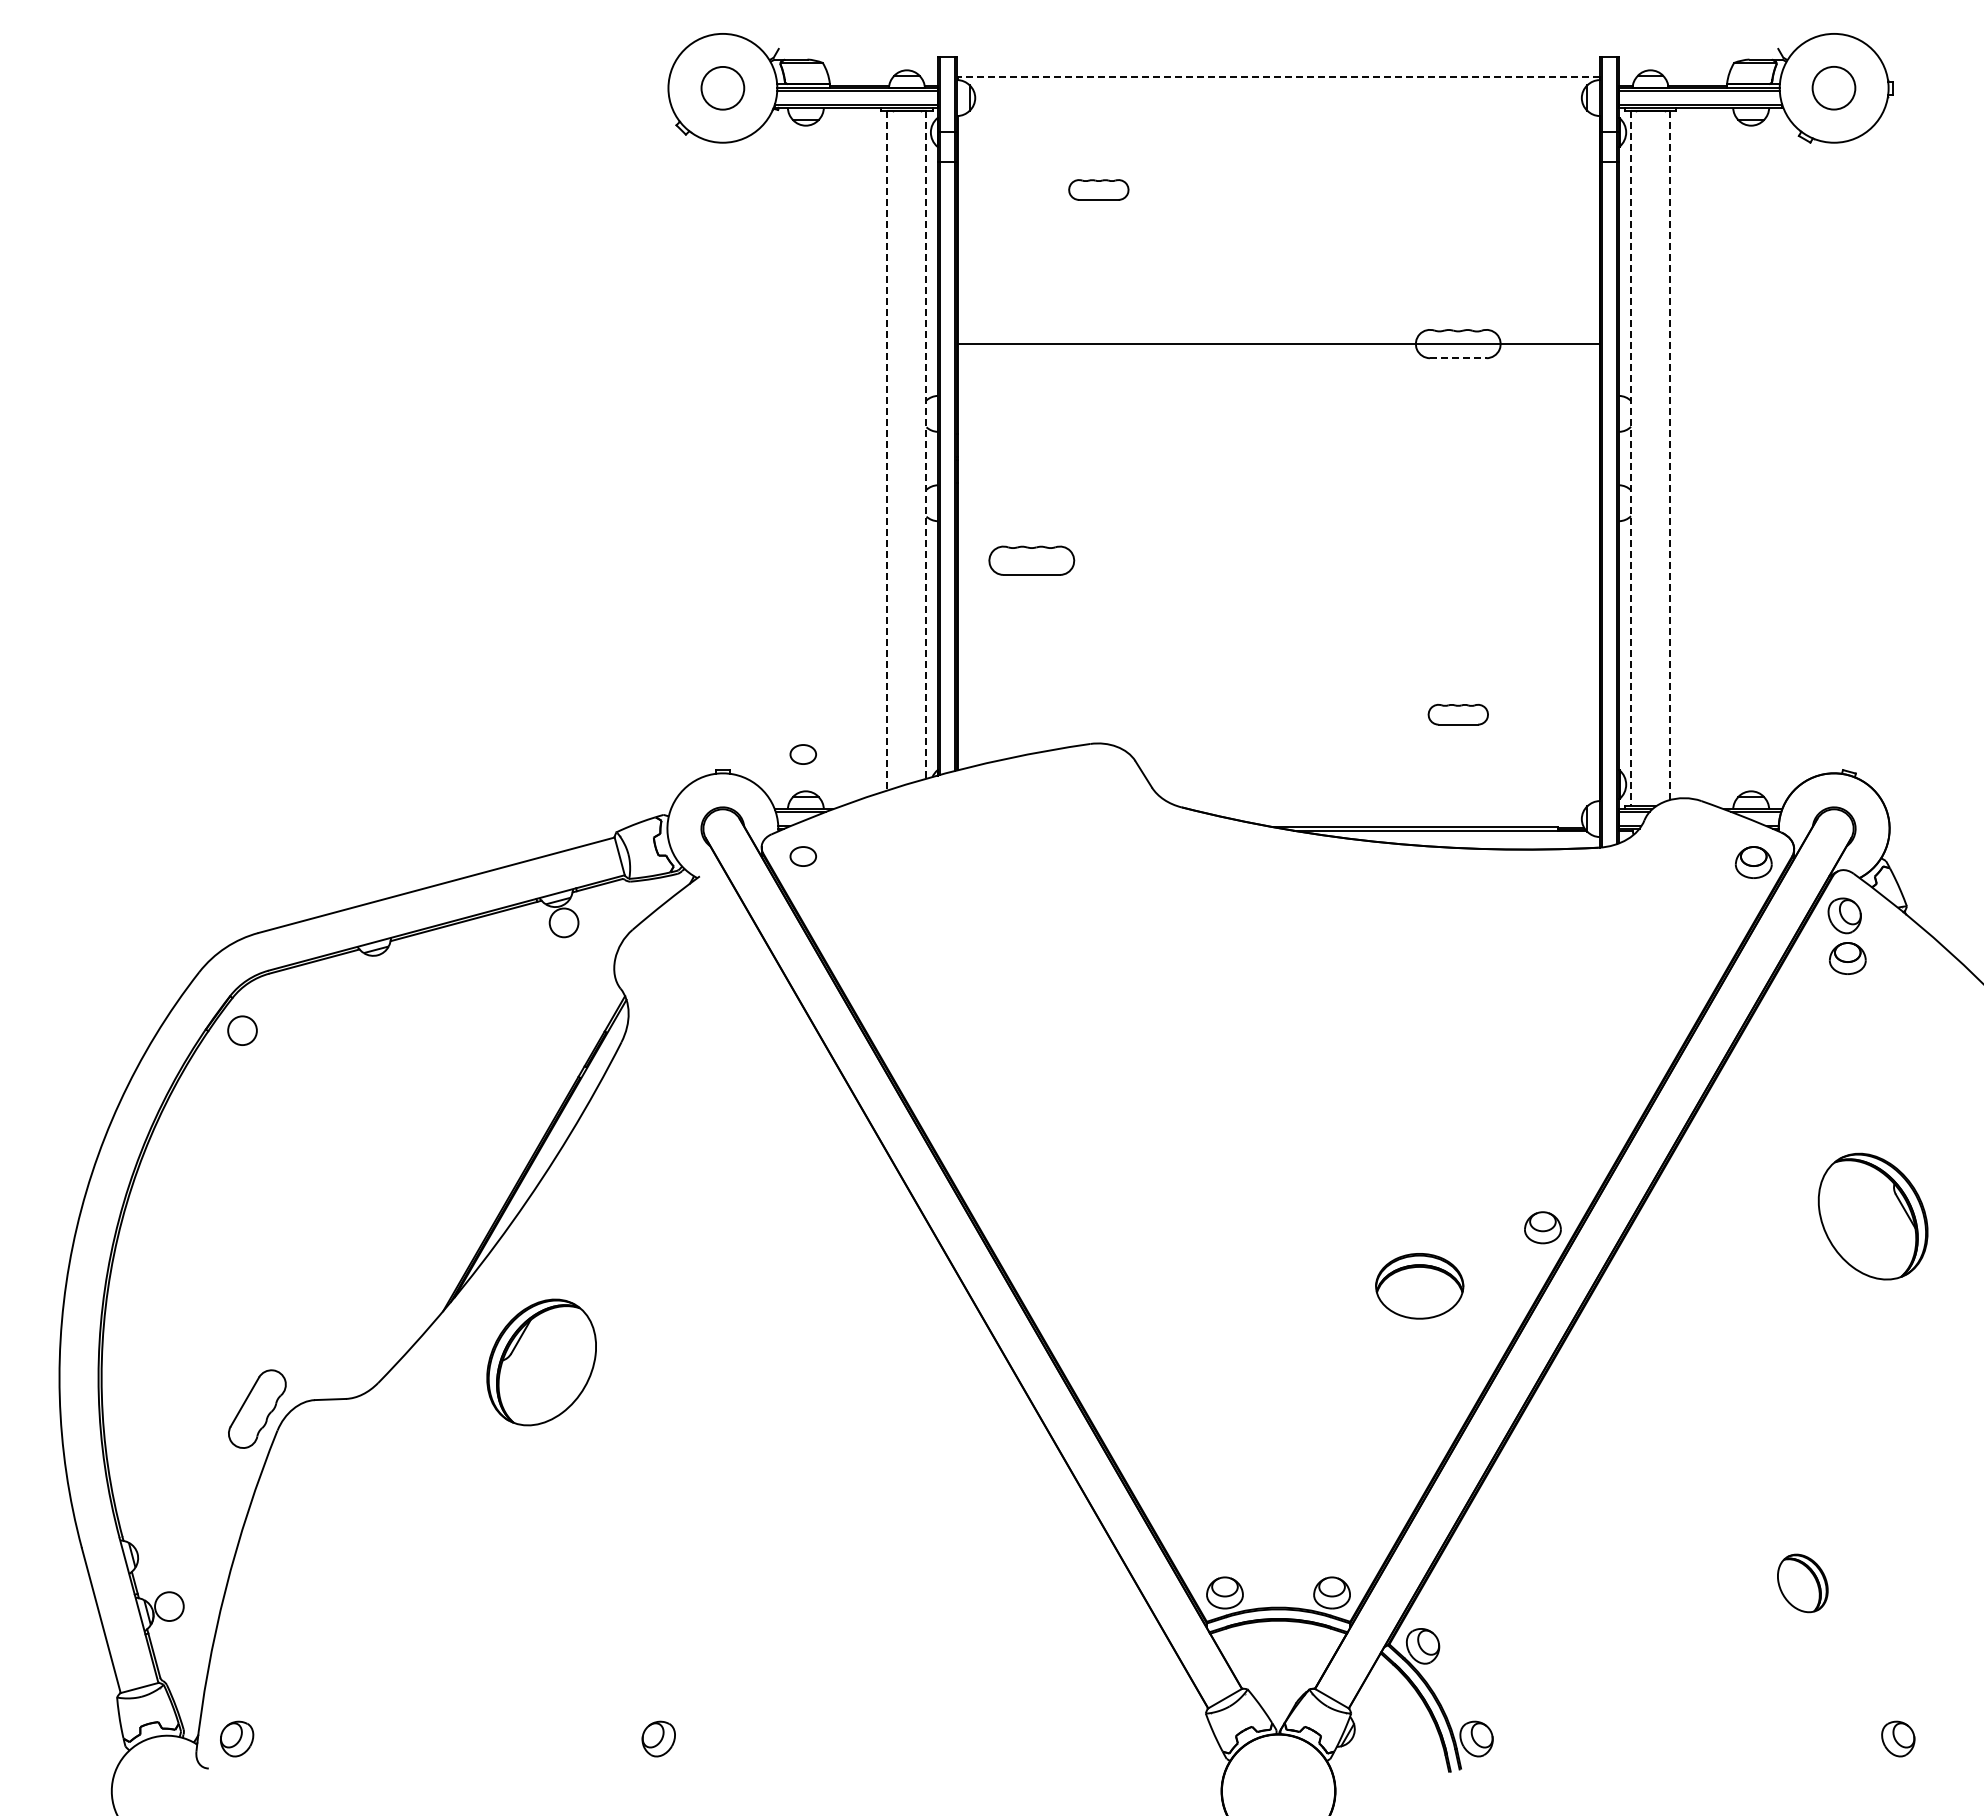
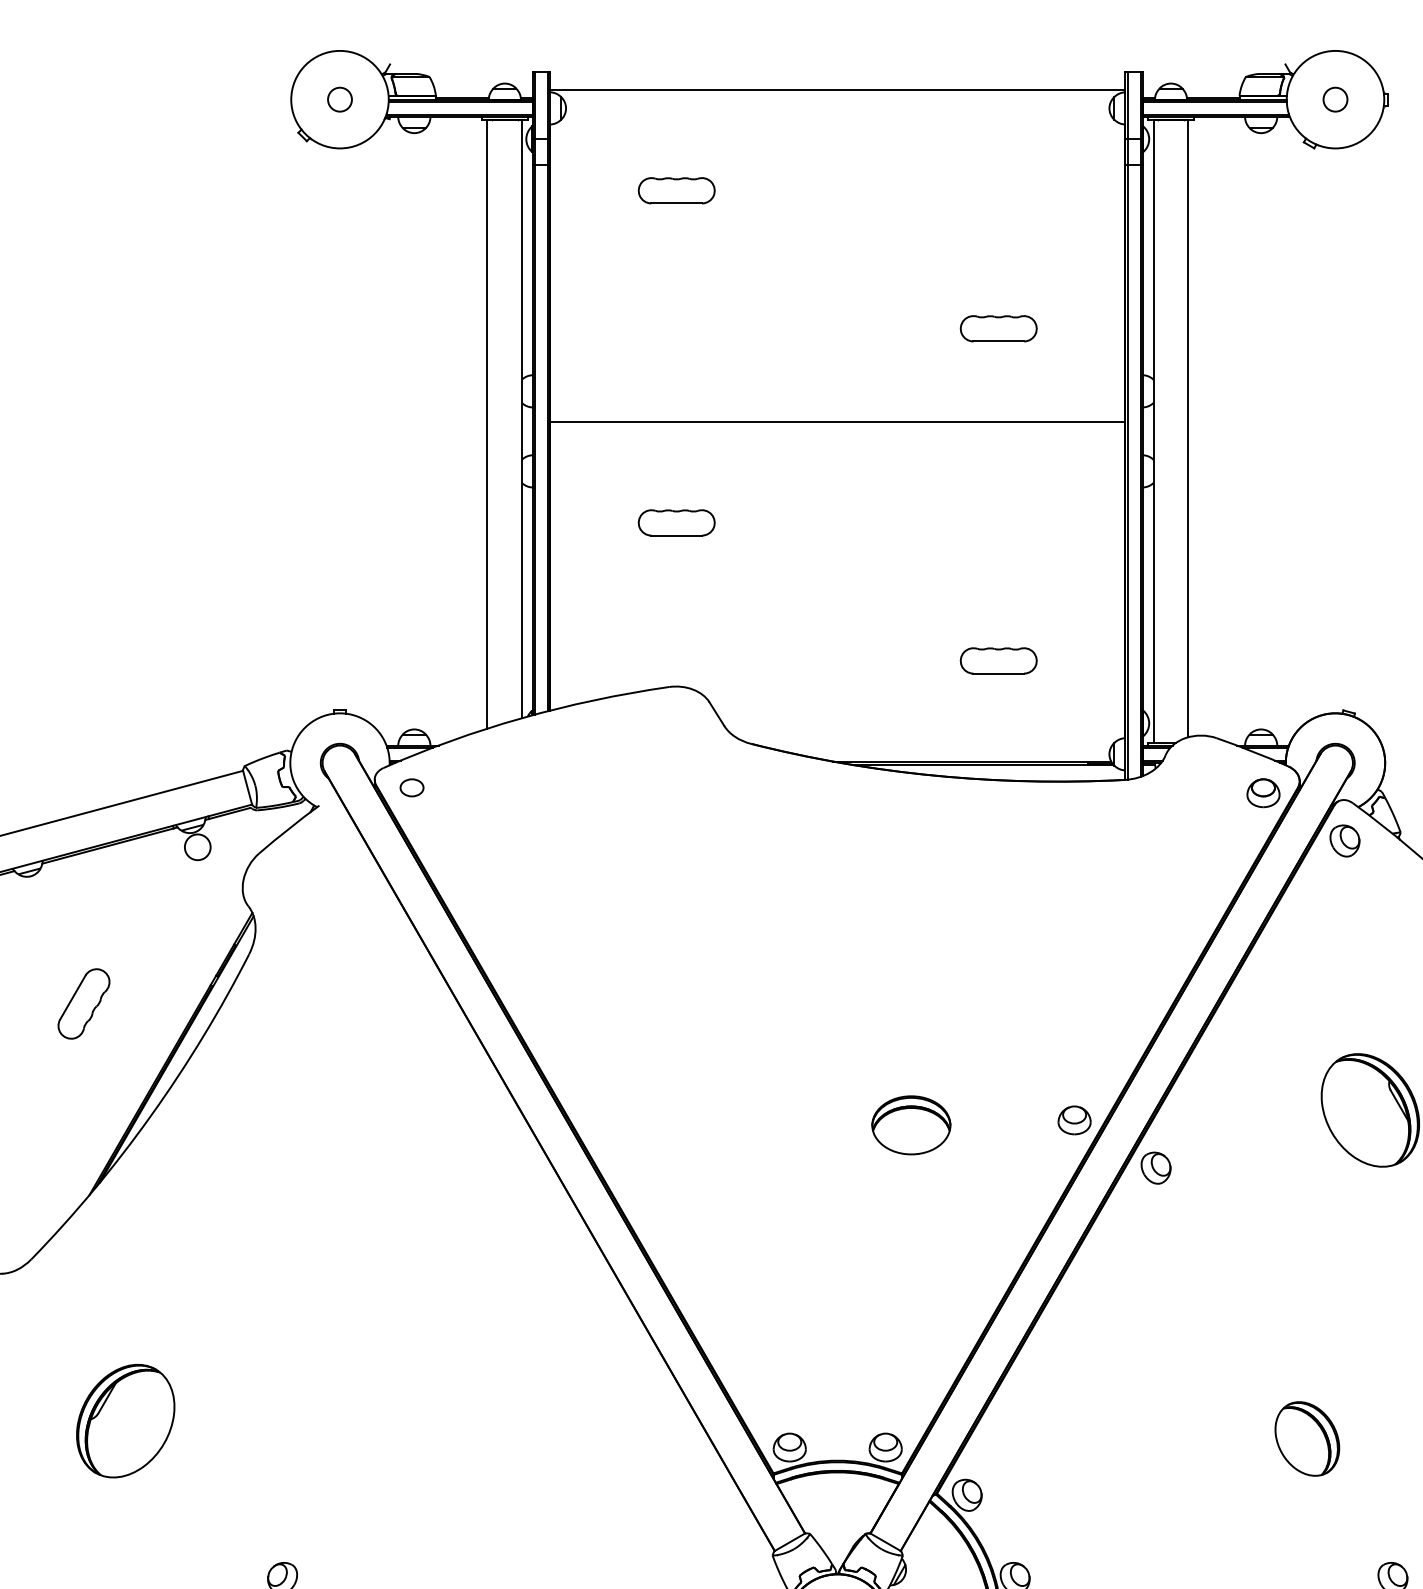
line: (1278, 77) -> (837, 89), dashed -> solid
circle: (722, 87) -> (339, 98), size x0.62
circle: (1834, 88) -> (1335, 99), size x0.62
part: (1098, 189) -> (676, 190), size x1.43
line: (1278, 343) -> (837, 421), moved
line: (1458, 358) -> (998, 341), dashed -> solid
line: (926, 444) -> (522, 418), dashed -> solid
line: (887, 450) -> (487, 424), dashed -> solid
line: (1670, 455) -> (1188, 428), dashed -> solid
line: (1631, 458) -> (1153, 431), dashed -> solid
part: (1031, 560) -> (676, 522), moved
part: (1458, 714) -> (998, 660), size x1.43
part: (802, 754) -> (411, 696), removed
part: (1847, 958) -> (1347, 879), removed
part: (436, 1097) -> (83, 1003), added
part: (1633, 1280) -> (1155, 1167), added
part: (1419, 1286) -> (911, 1125), moved
part: (541, 1362) -> (125, 1421), moved
part: (1802, 1583) -> (1307, 1439), size x1.43

